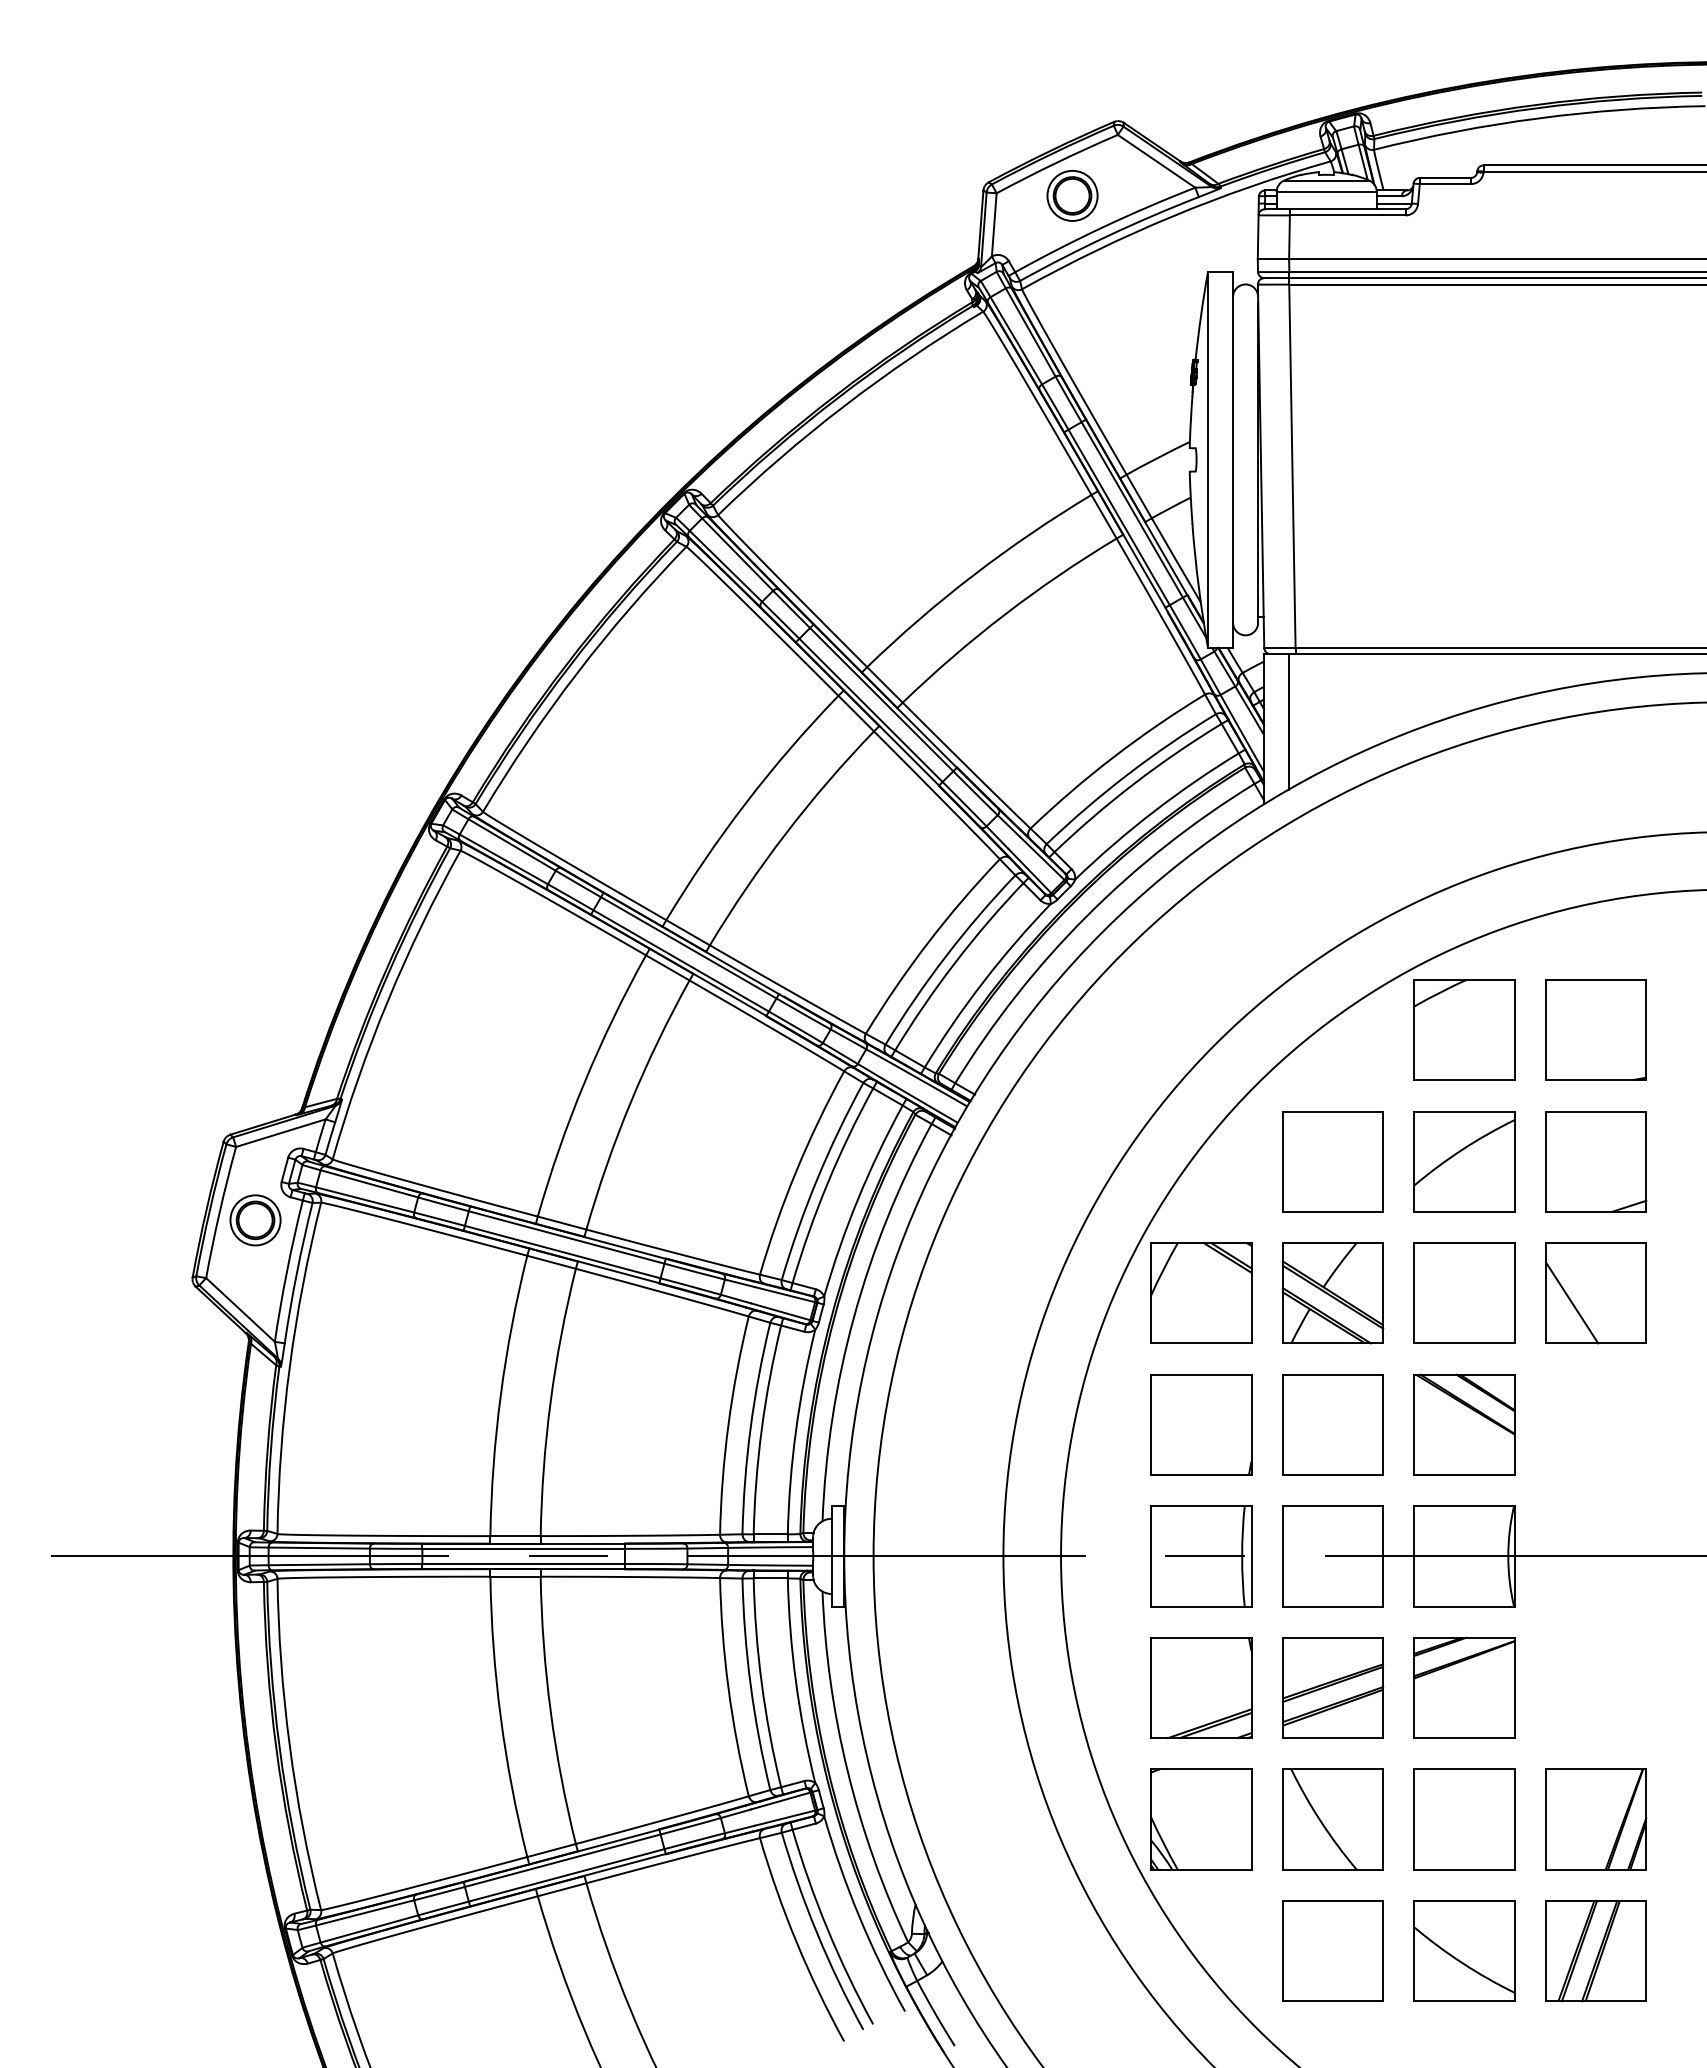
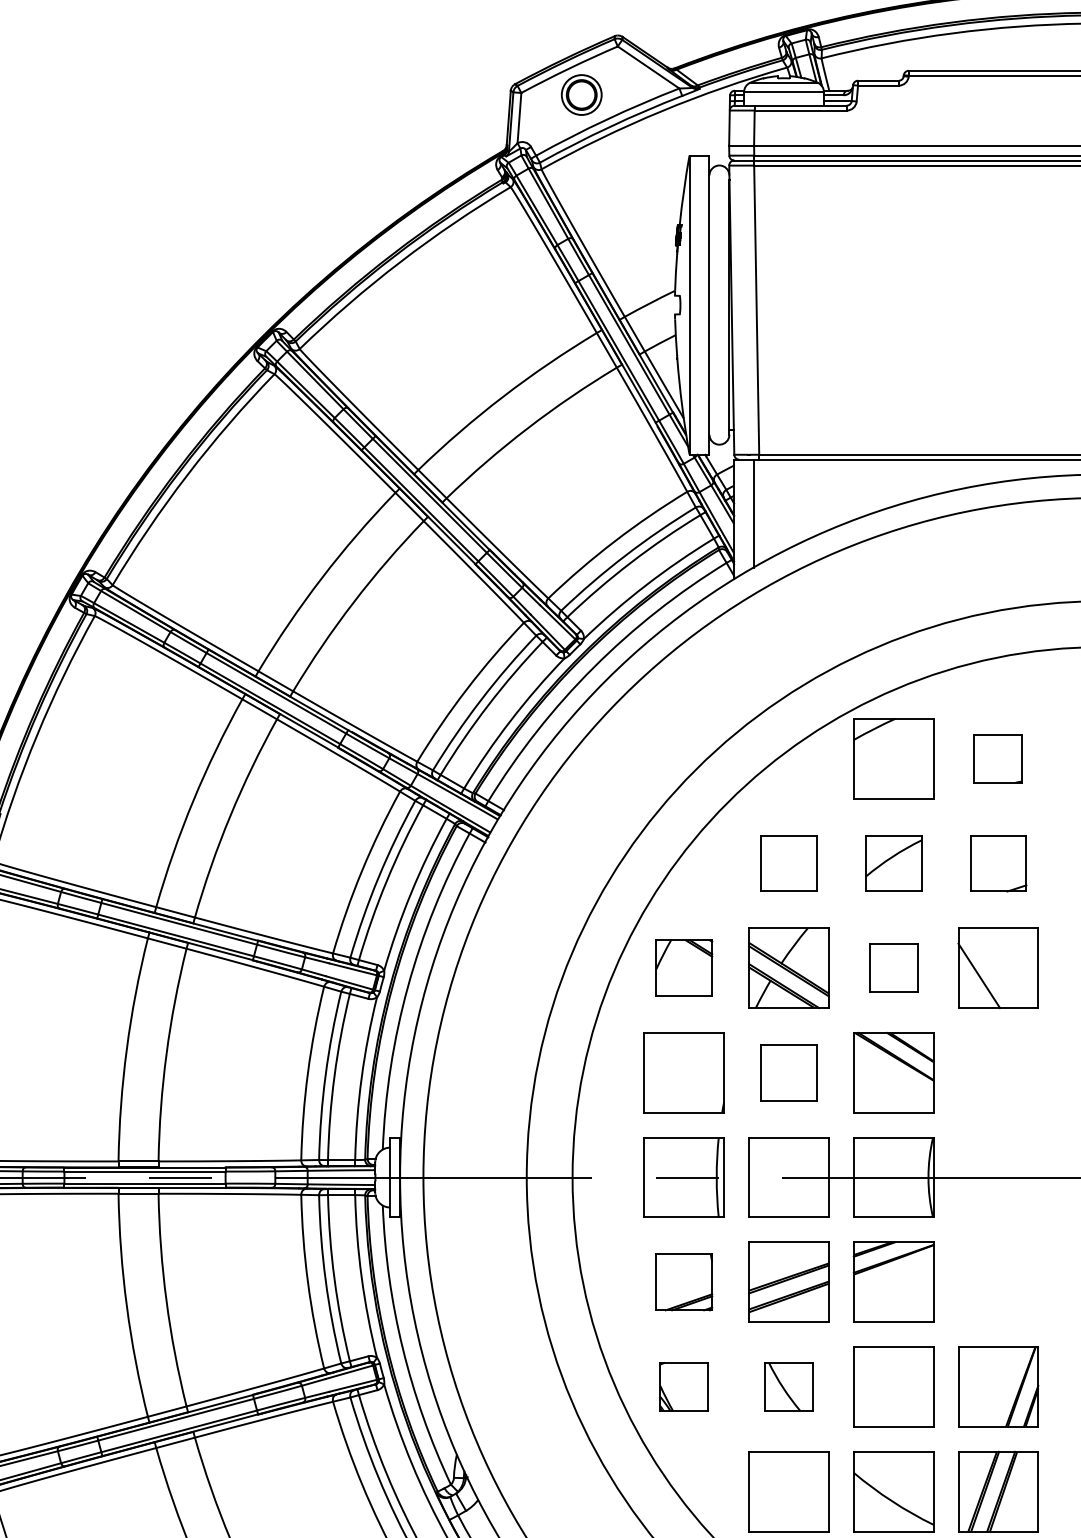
part: (1595, 1029) -> (997, 758), size x0.6
part: (1332, 1161) -> (788, 863), size x0.7
part: (1464, 1161) -> (893, 863), size x0.7
part: (1596, 1161) -> (998, 863), size x0.7
part: (1201, 1292) -> (684, 967), size x0.7
part: (1464, 1292) -> (893, 967), size x0.6
part: (1332, 1424) -> (788, 1072), size x0.7
part: (1201, 1688) -> (684, 1282), size x0.7
part: (1201, 1819) -> (684, 1386), size x0.6
part: (1332, 1819) -> (788, 1386), size x0.6

